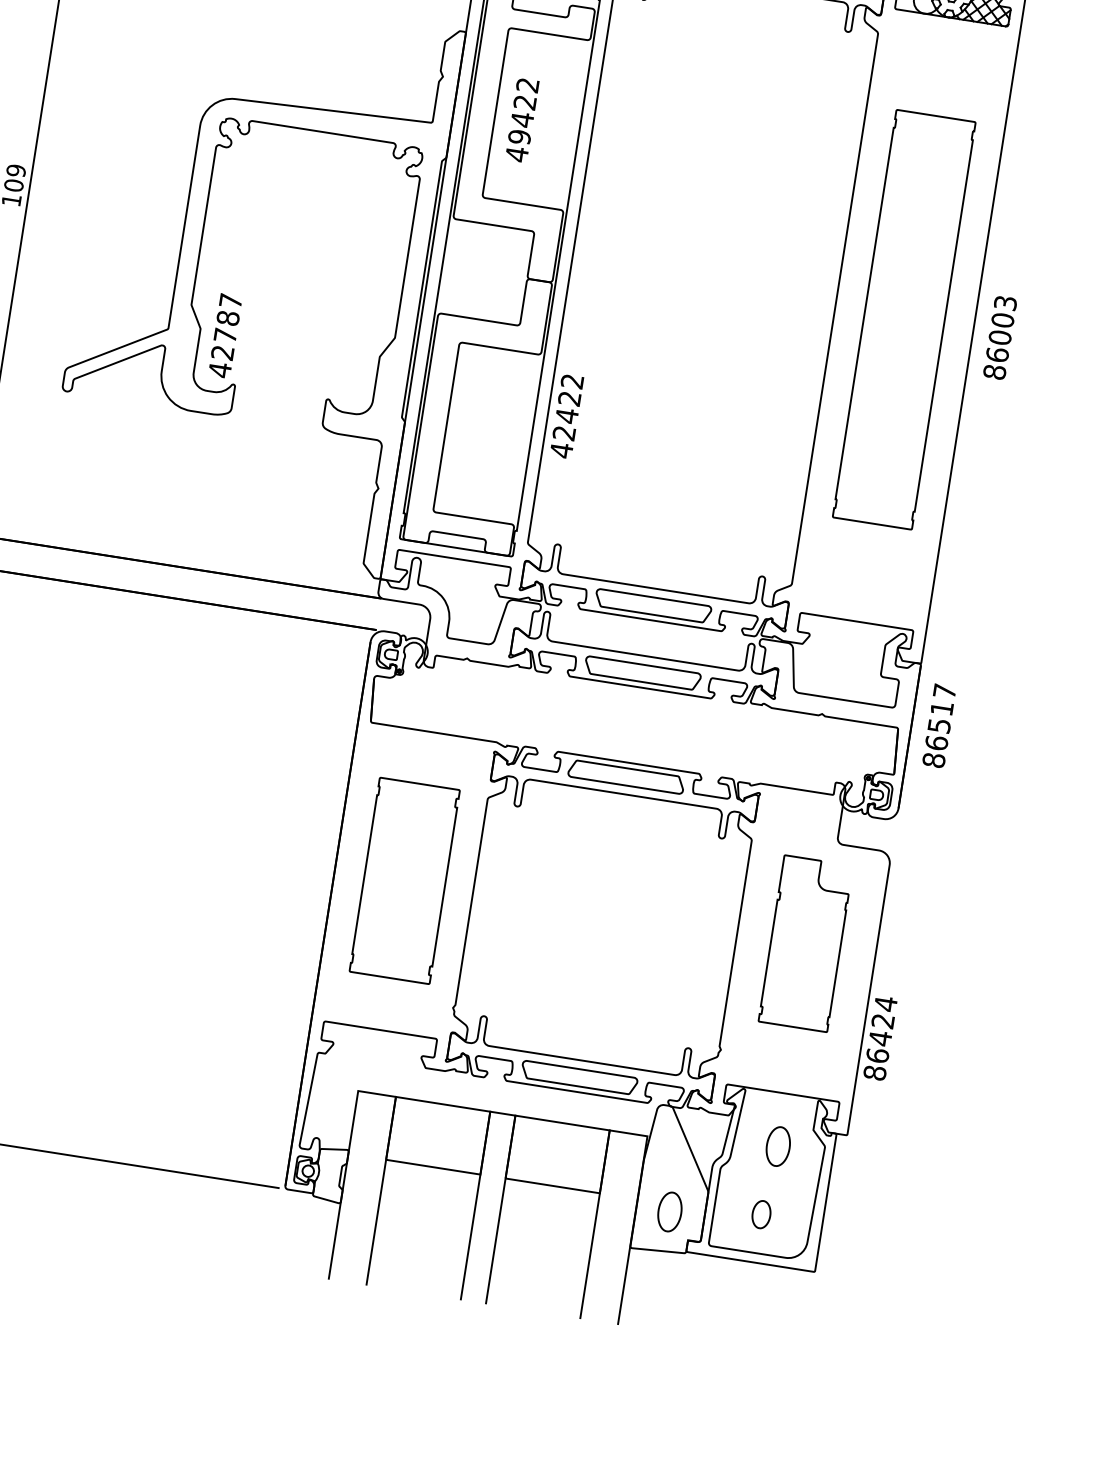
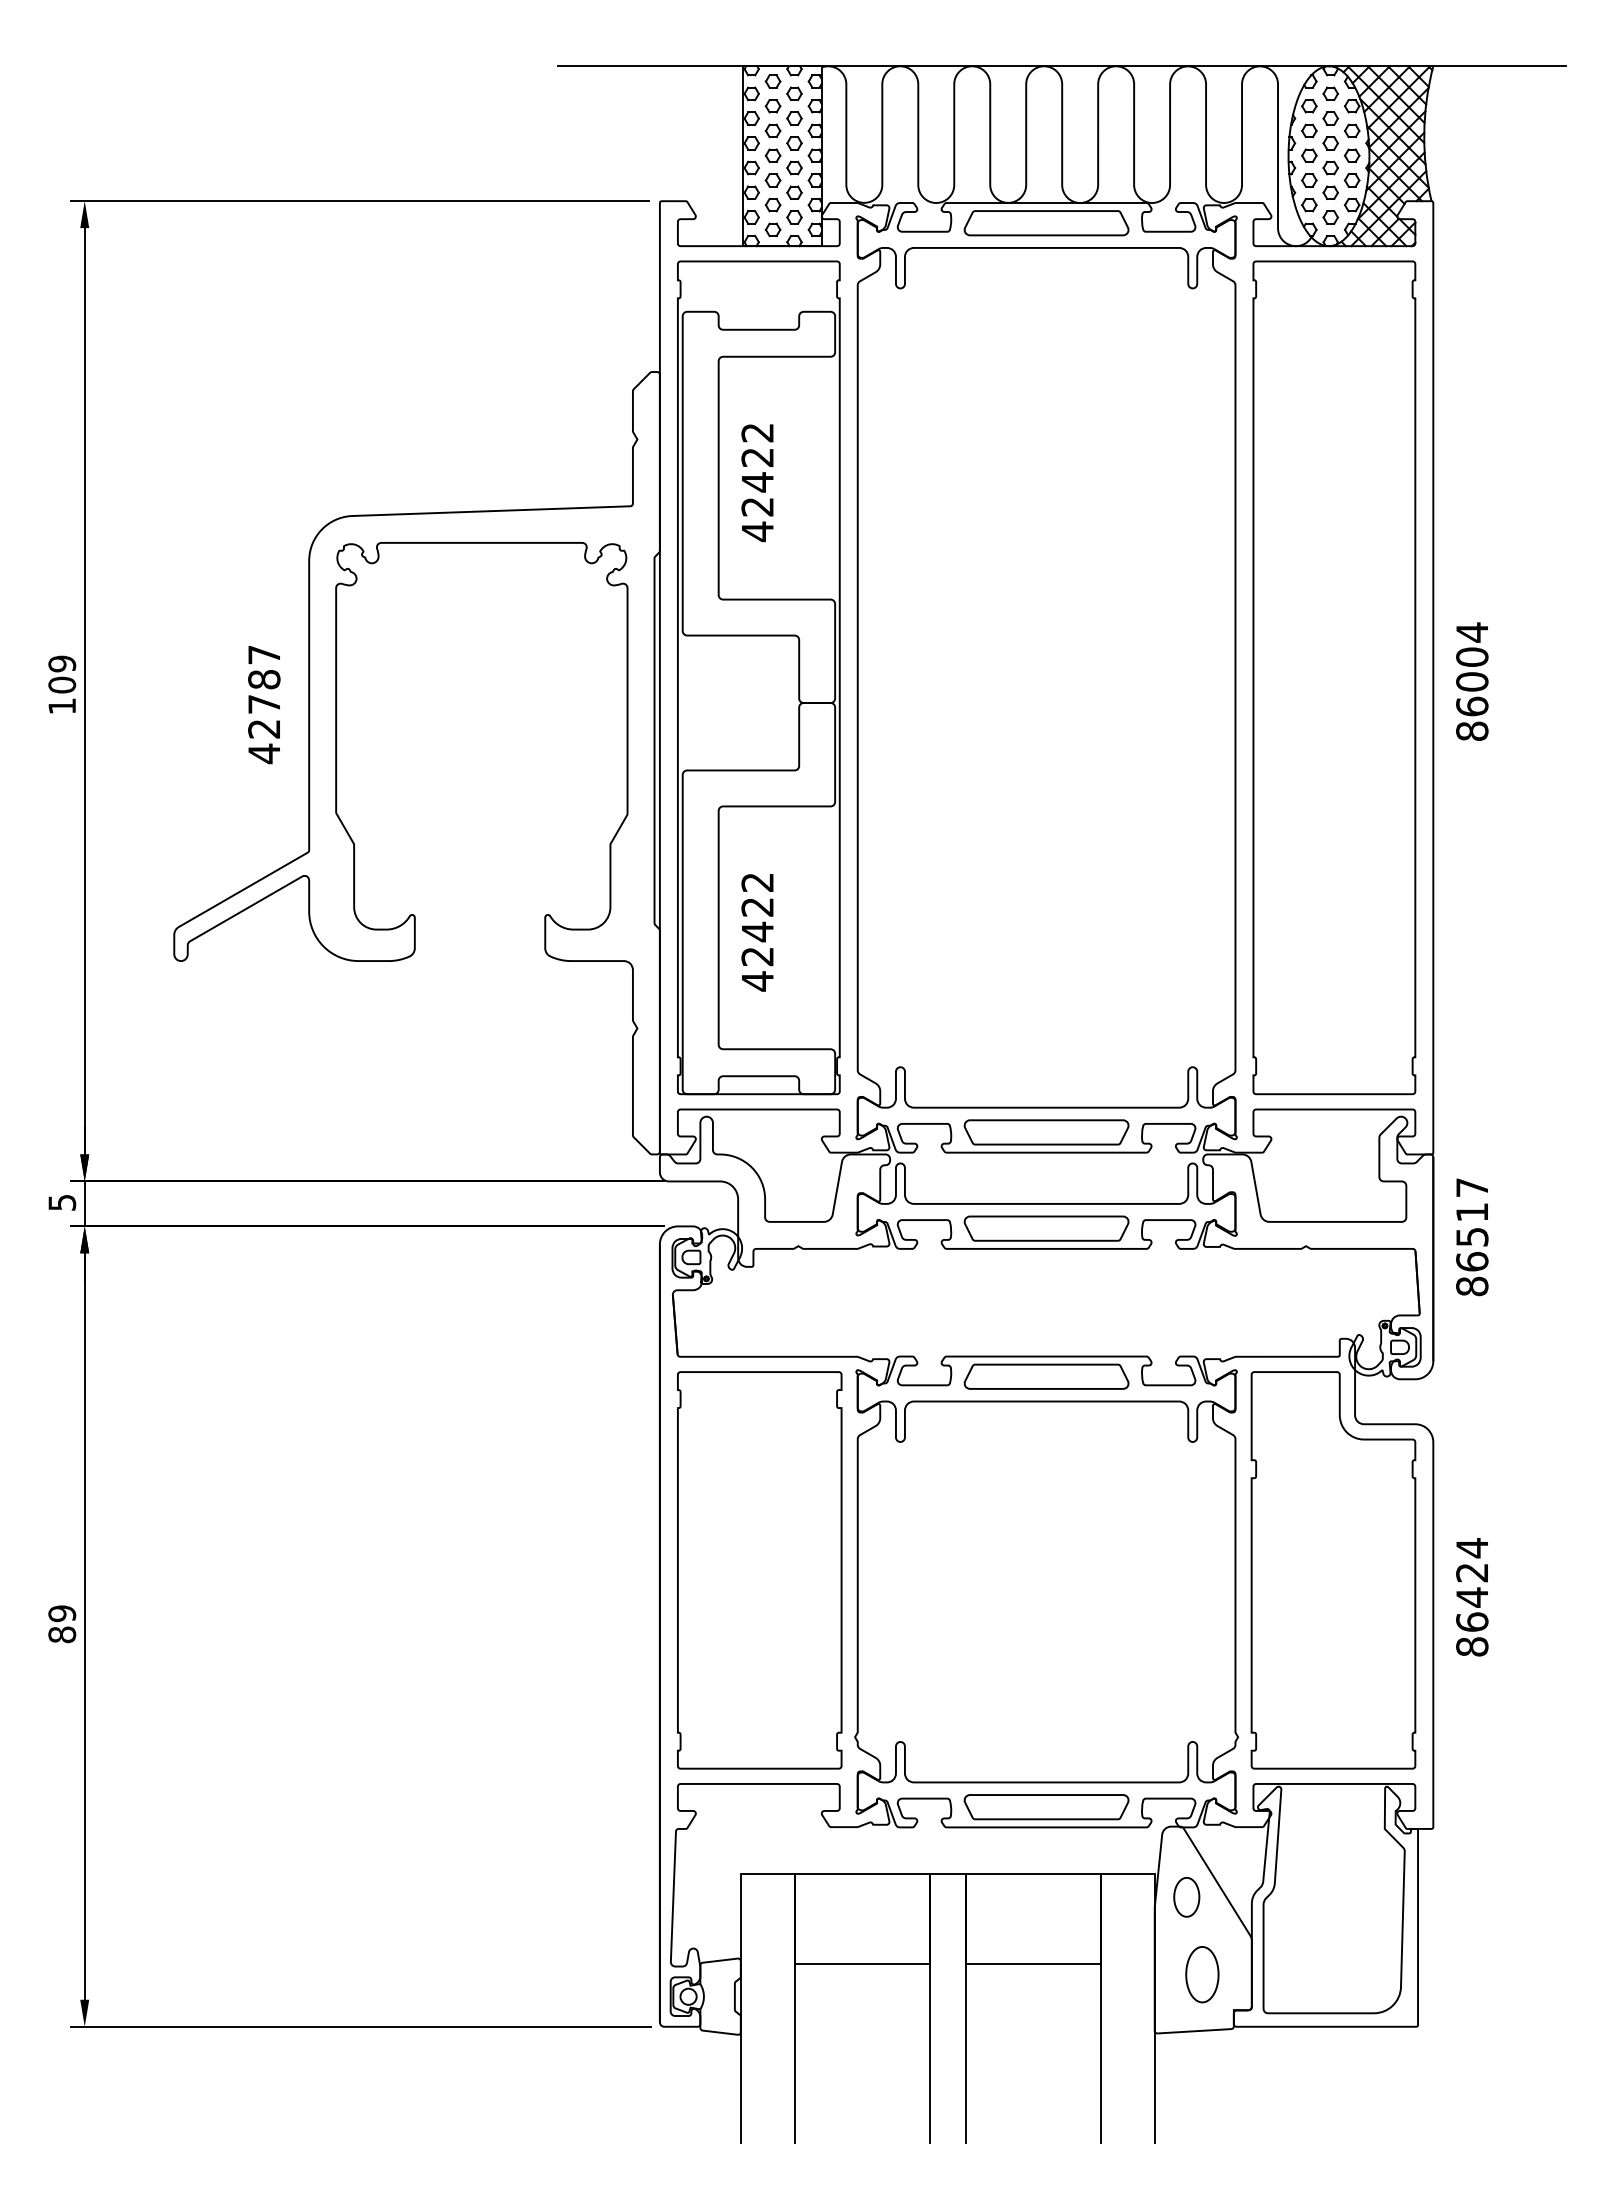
text: (519, 136) -> (757, 506), 49422 -> 42422
text: (1005, 303) -> (1472, 632), 86003 -> 86004
part: (904, 319) -> (1334, 677), size x1.43
text: (225, 336) -> (264, 705), moved
text: (566, 416) -> (757, 932), moved
part: (404, 880) -> (759, 1570), size x1.43
part: (805, 943) -> (1333, 1570), size x1.67
text: (880, 1038) -> (1472, 1597), moved
part: (778, 1146) -> (1339, 1859), removed
part: (761, 1214) -> (1186, 1897), moved

